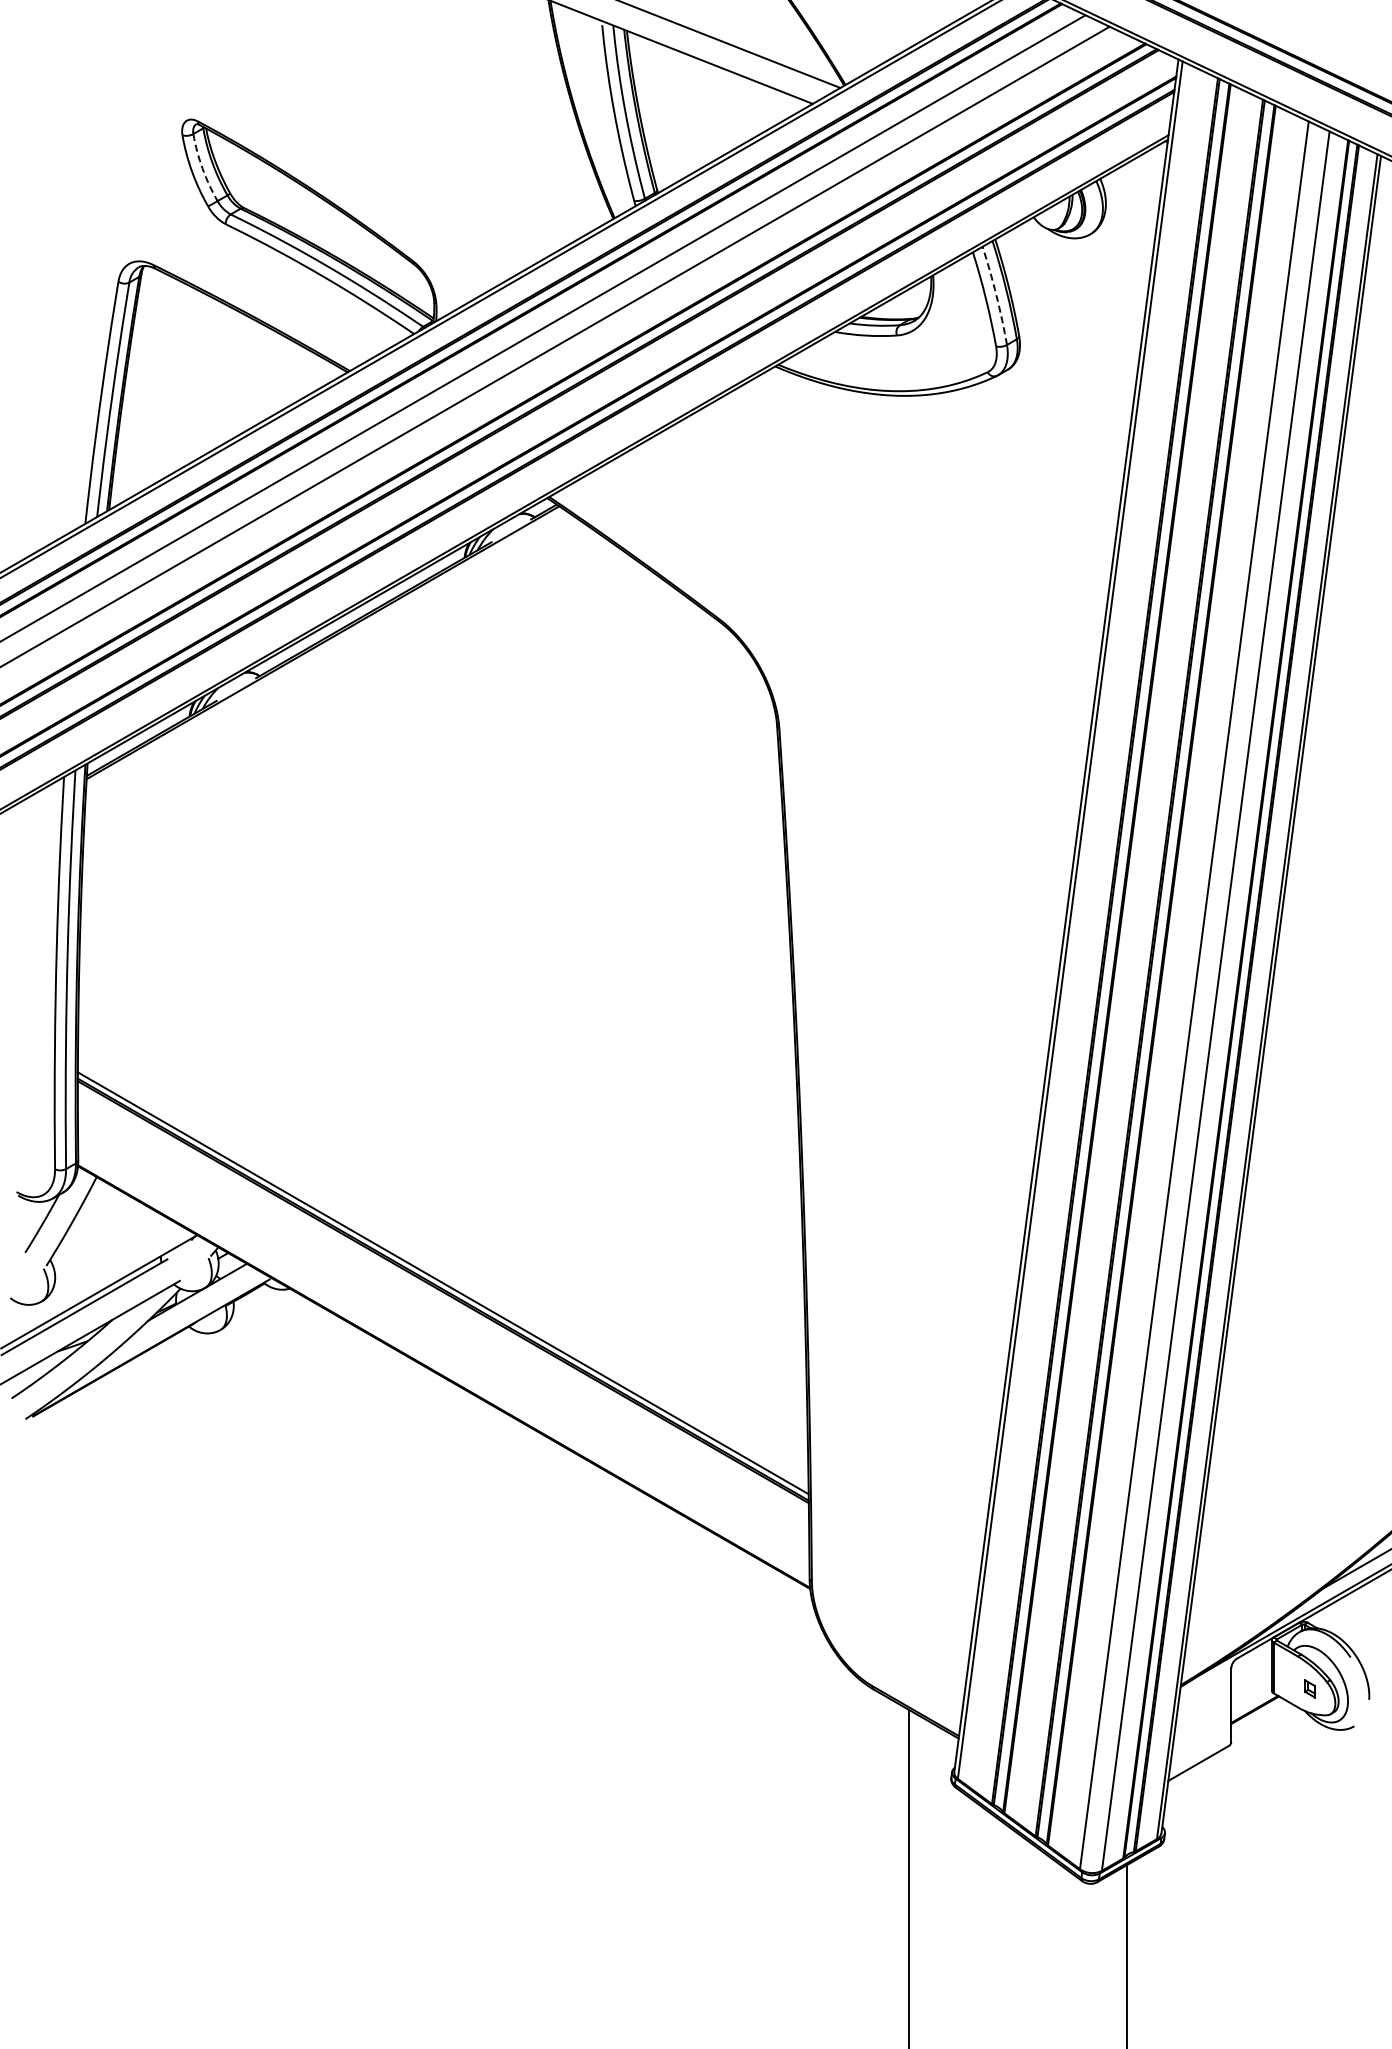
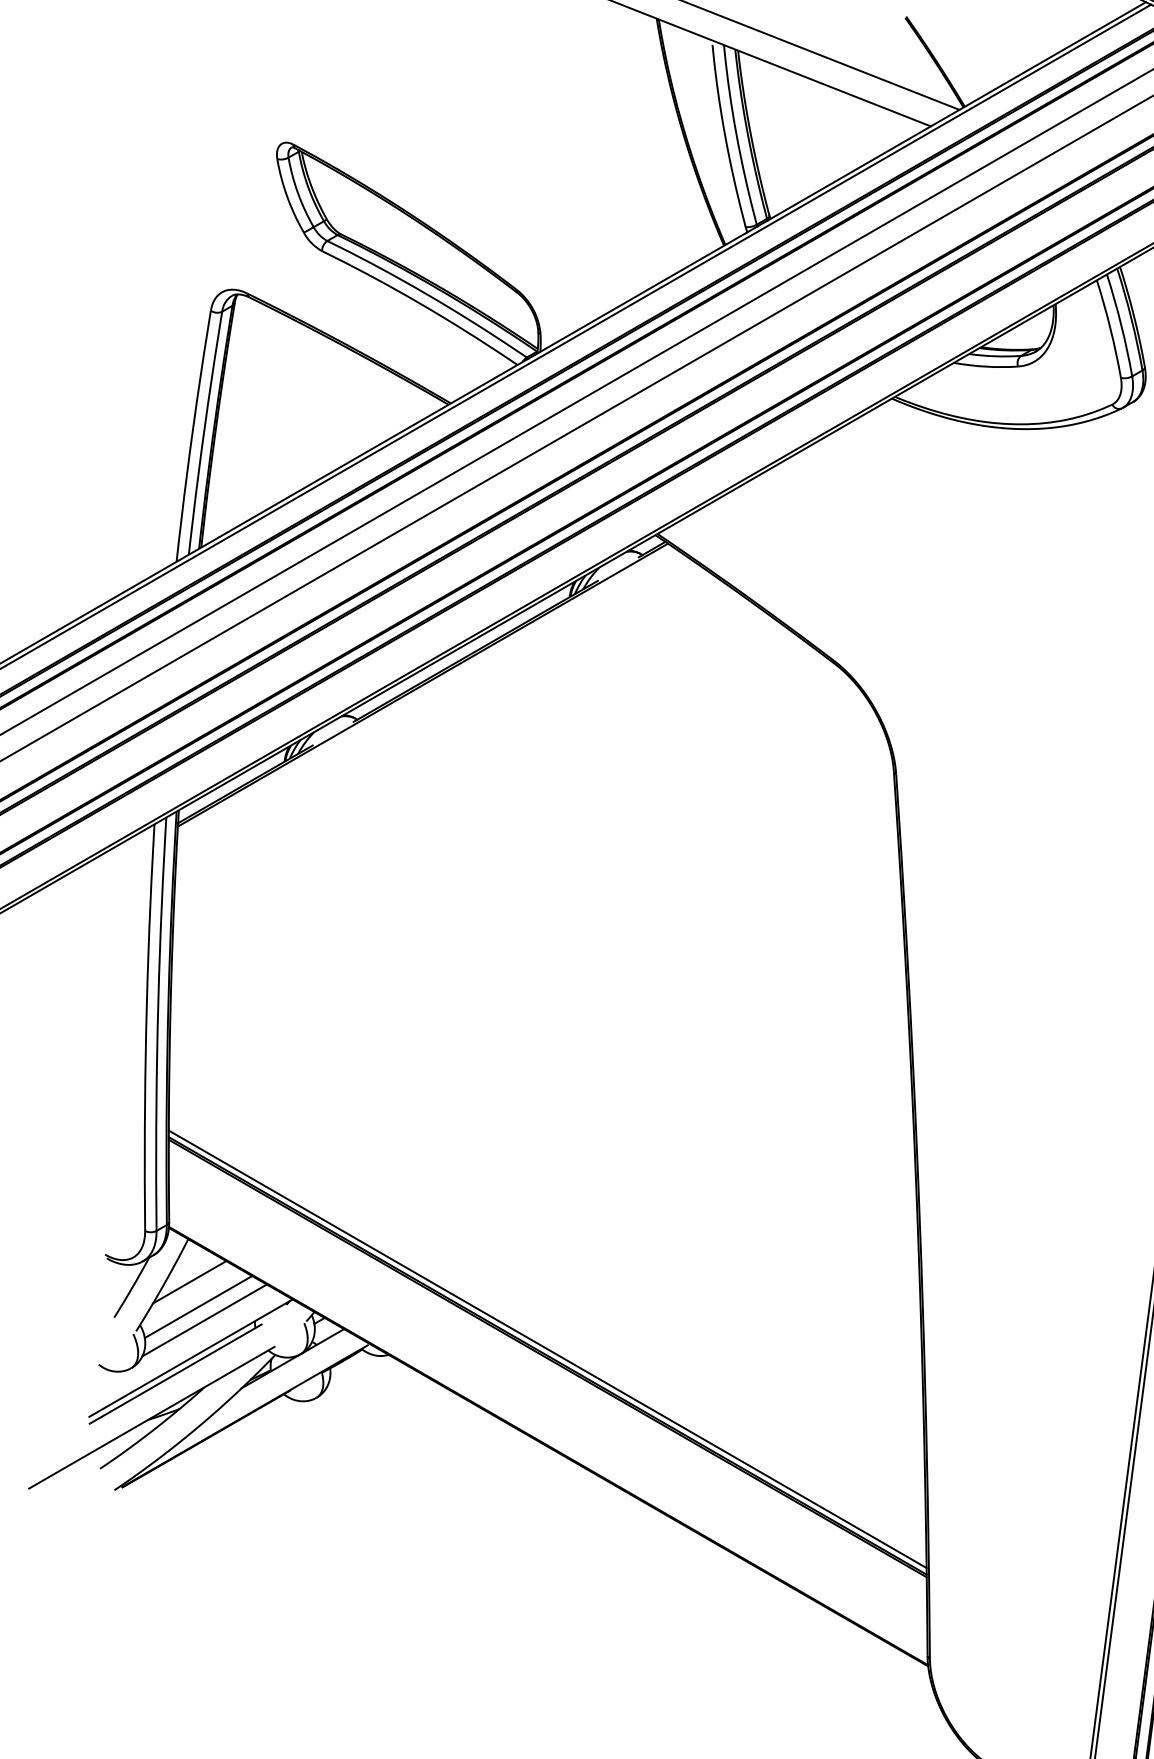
arc: (202, 168) -> (298, 193), dashed -> solid
arc: (996, 295) -> (1121, 325), dashed -> solid
line: (97, 1218) -> (189, 1282), added
line: (106, 1242) -> (198, 1307), added
line: (112, 1255) -> (204, 1320), added

